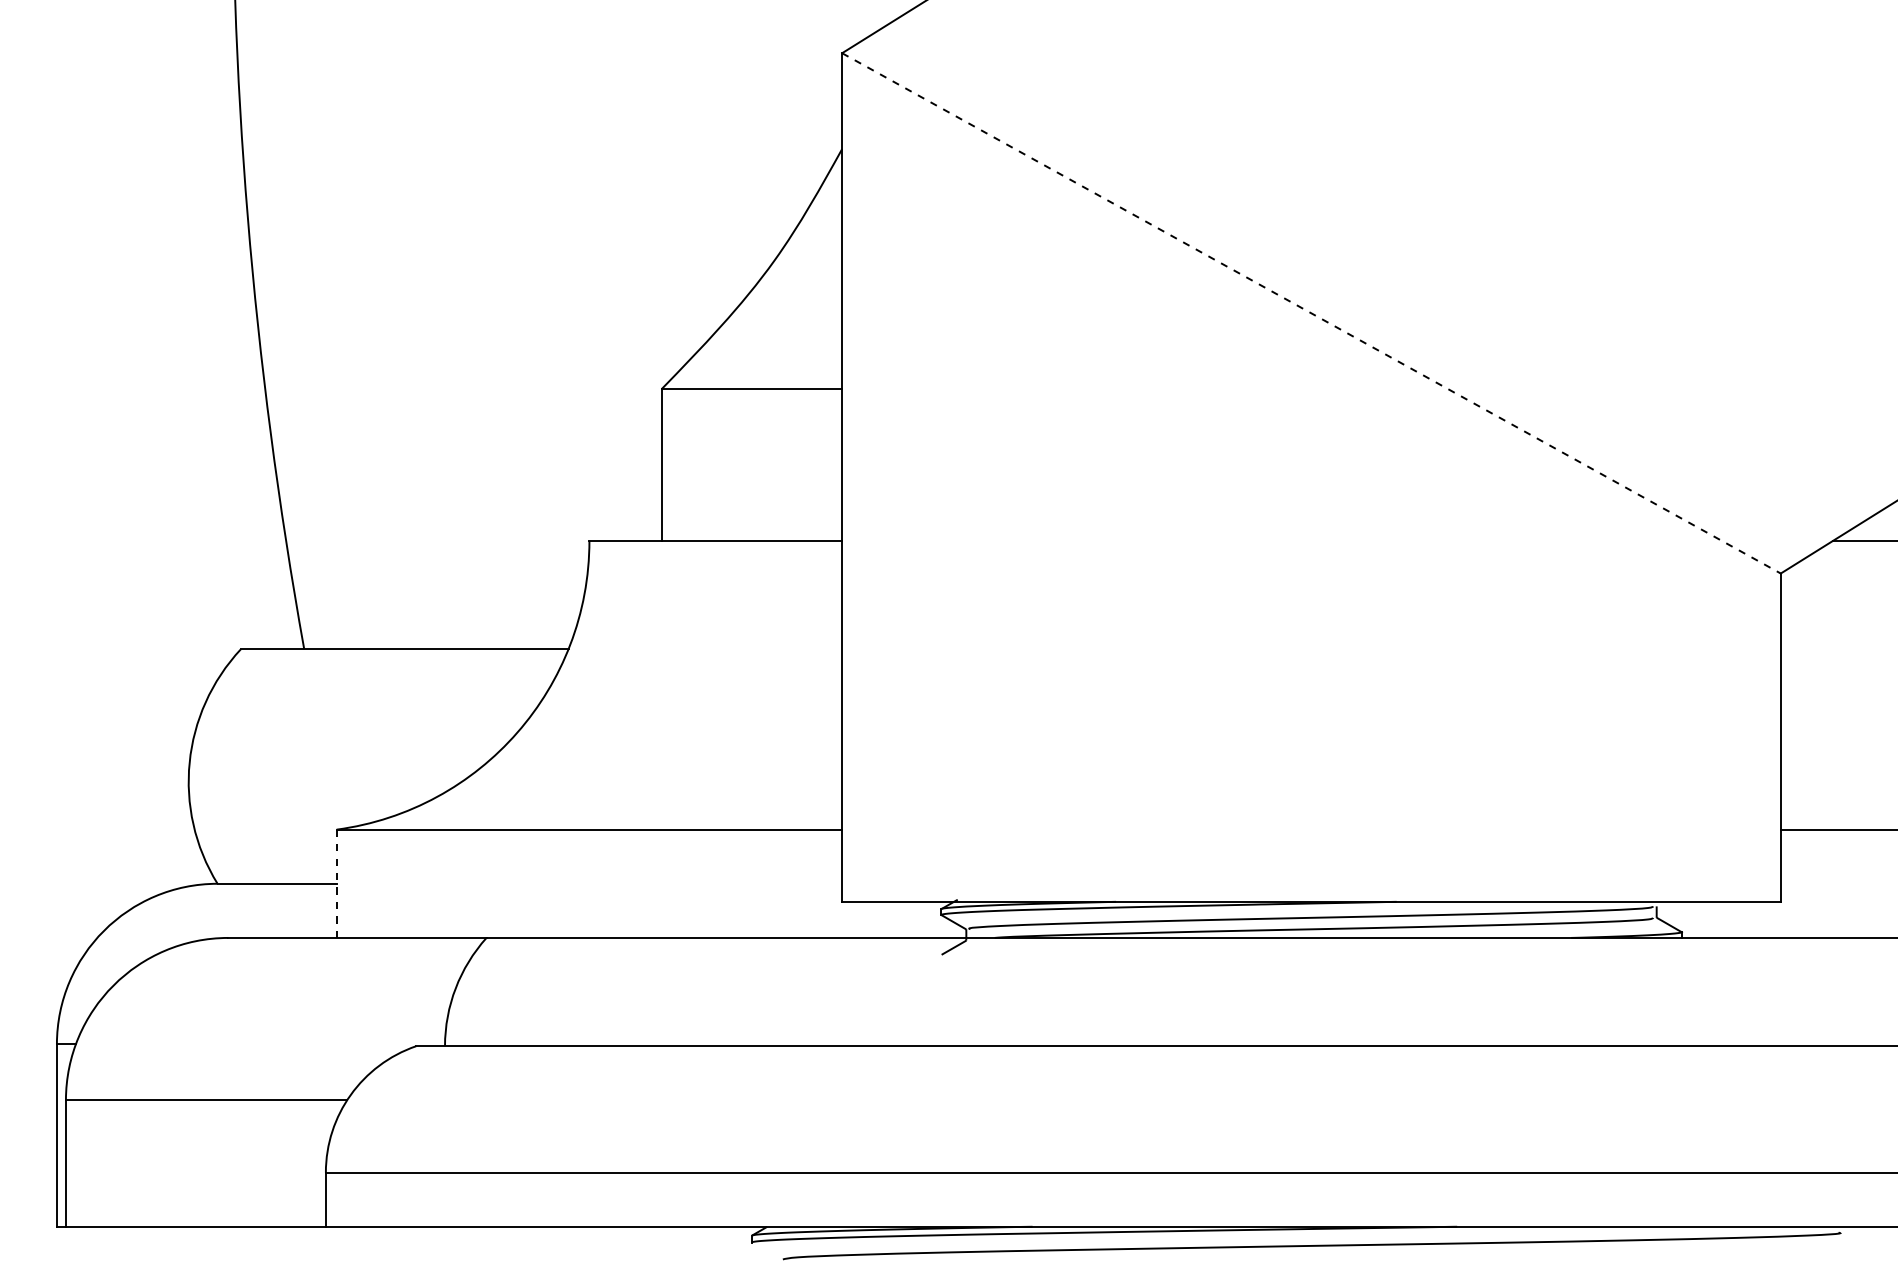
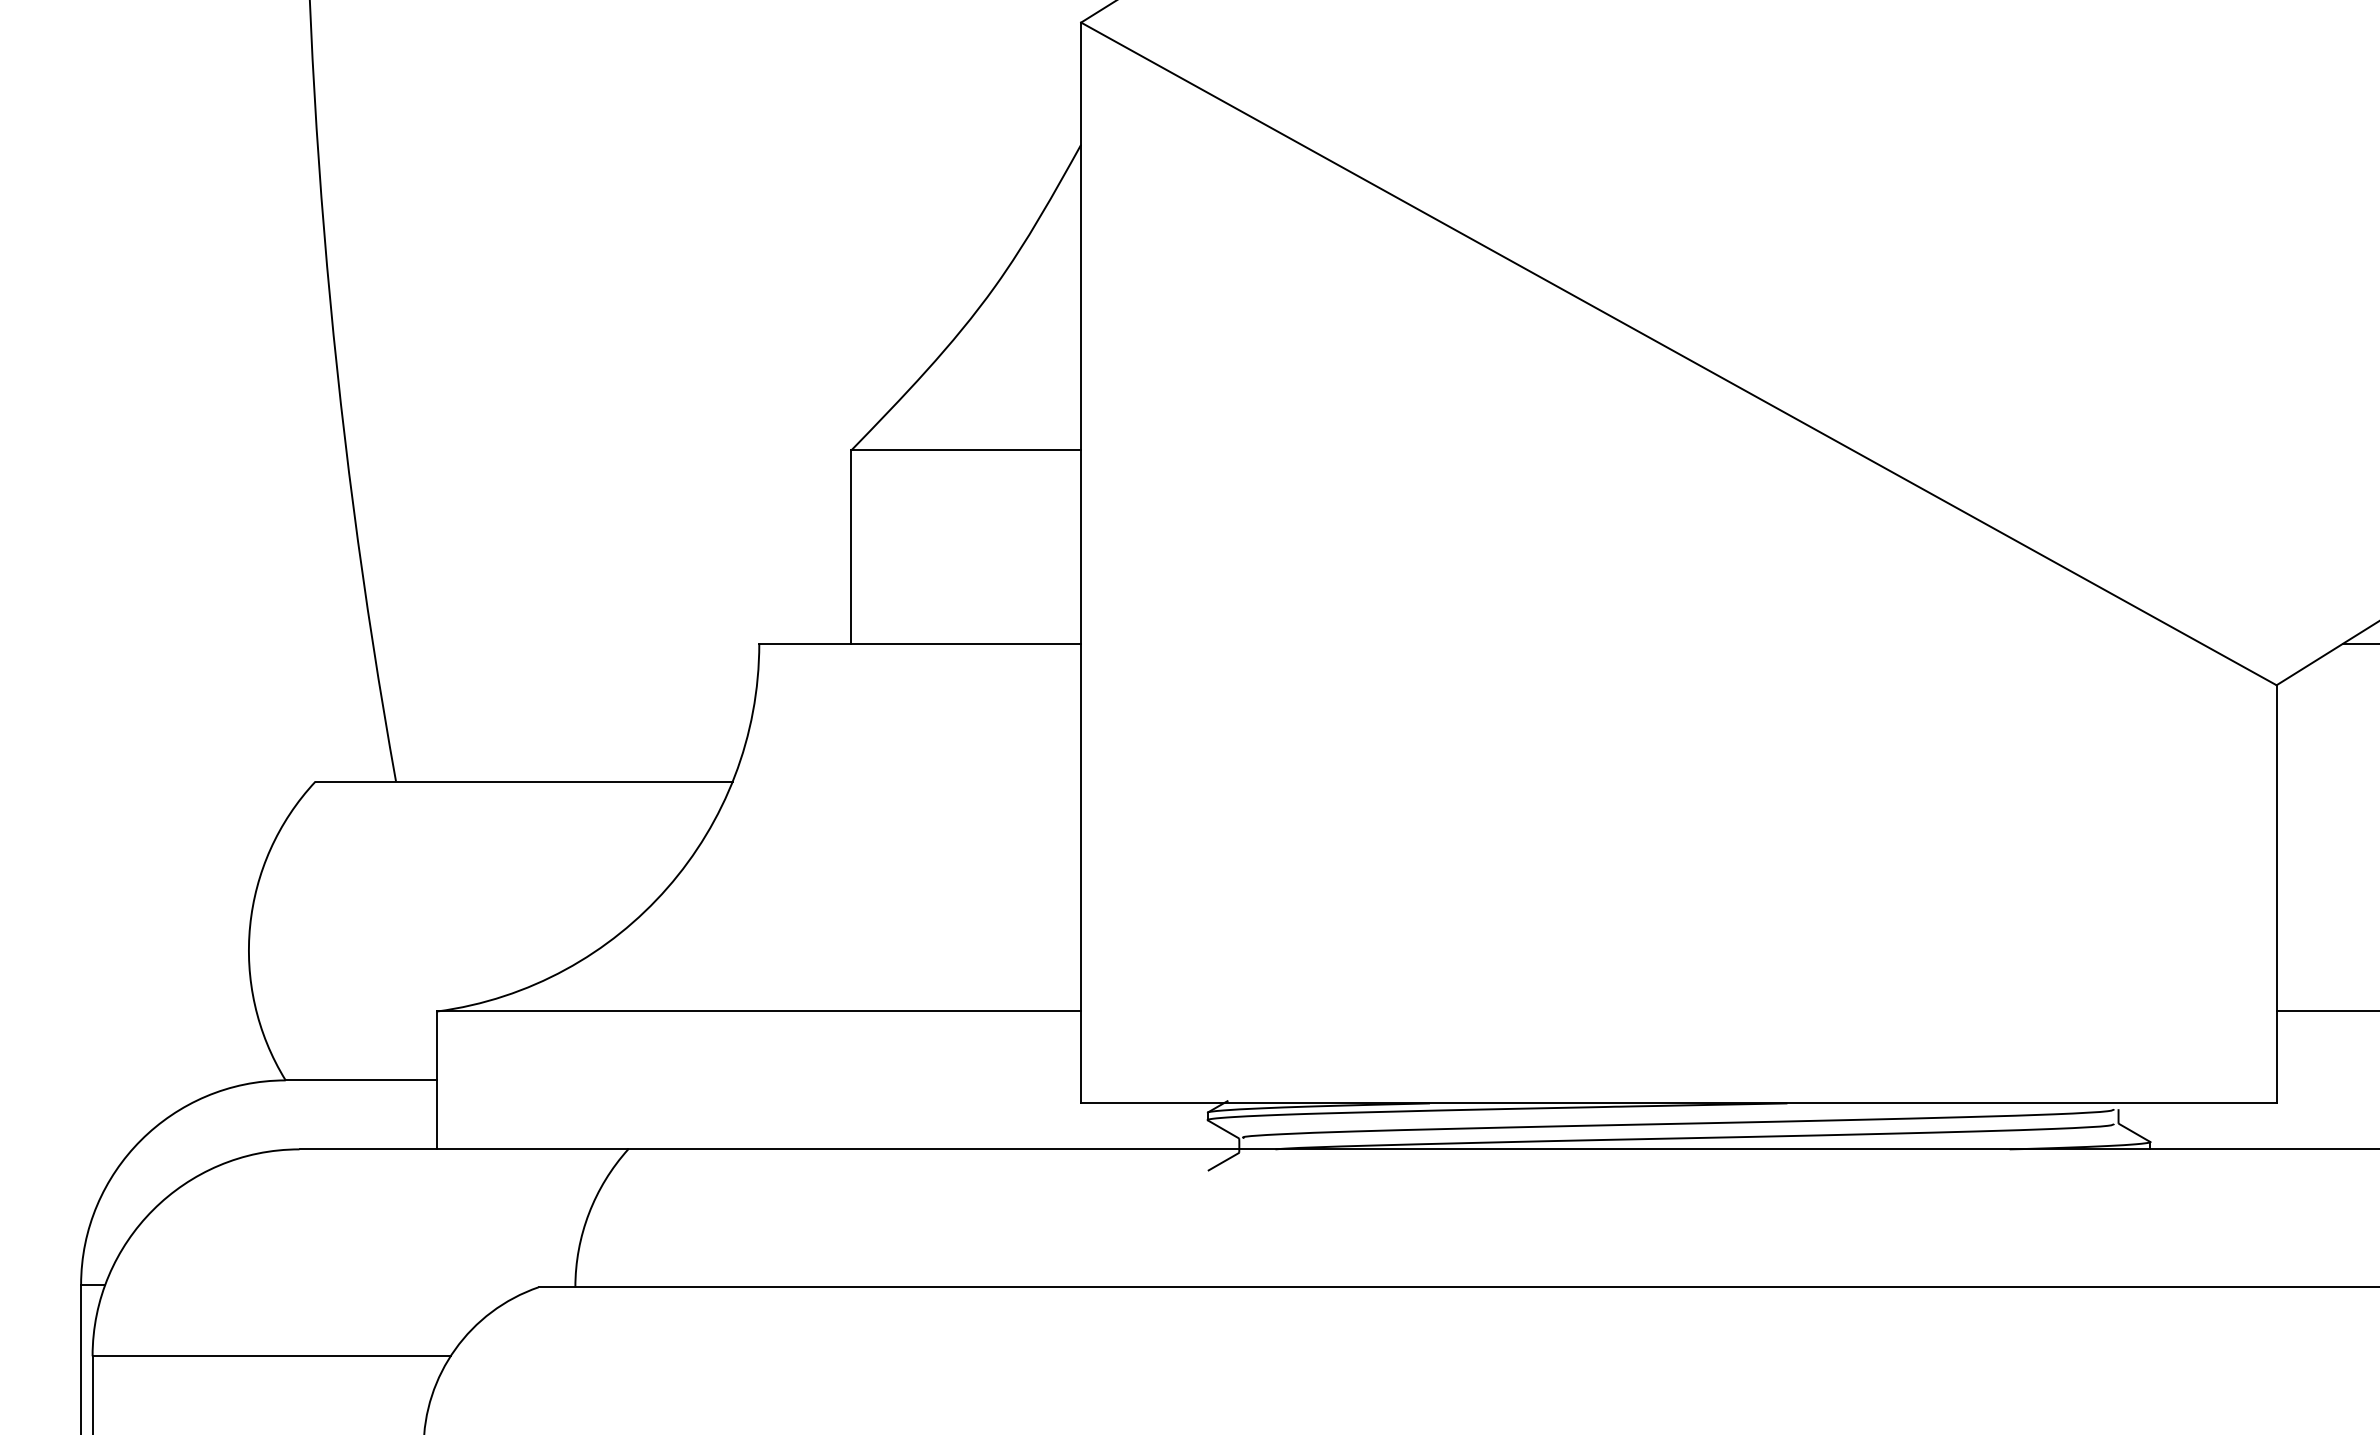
line: (1311, 313) -> (1678, 354), dashed -> solid
line: (336, 884) -> (437, 1081), dashed -> solid

